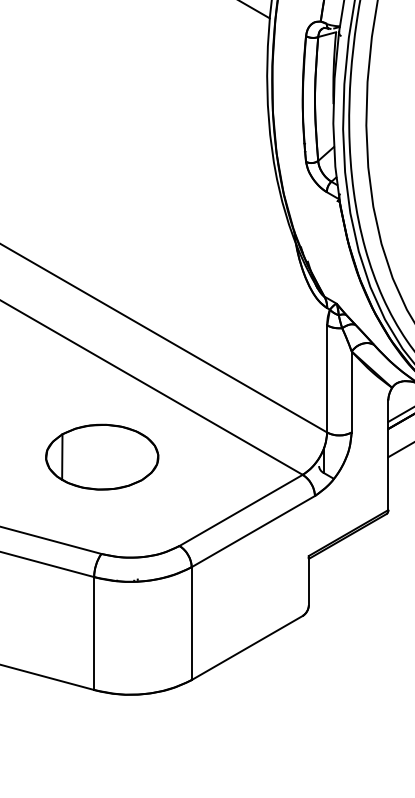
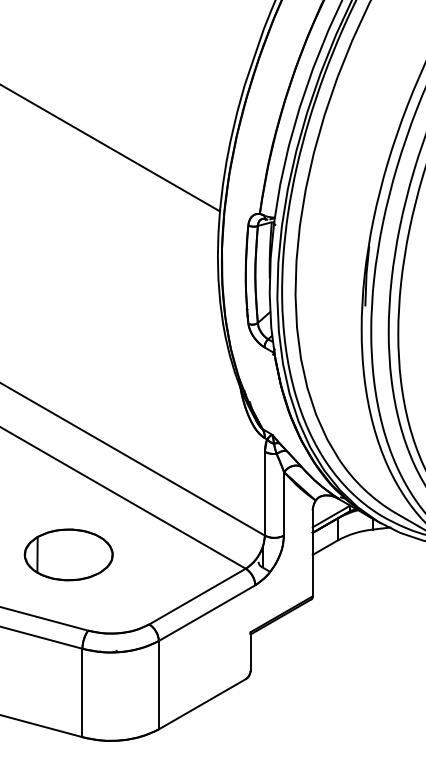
part: (101, 456) -> (68, 554), moved

